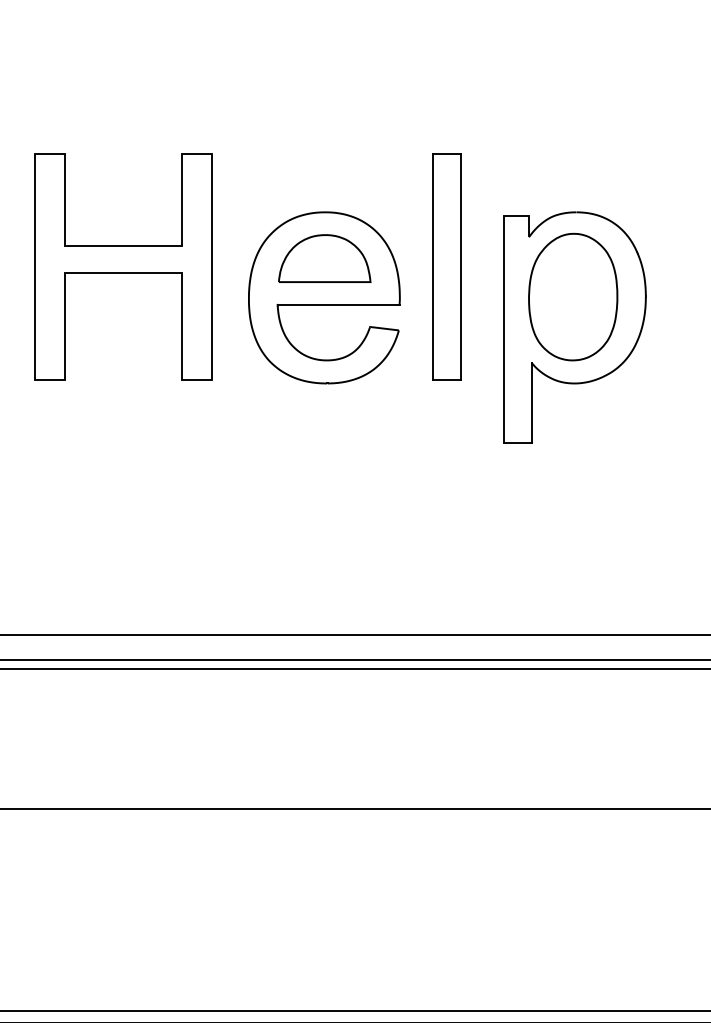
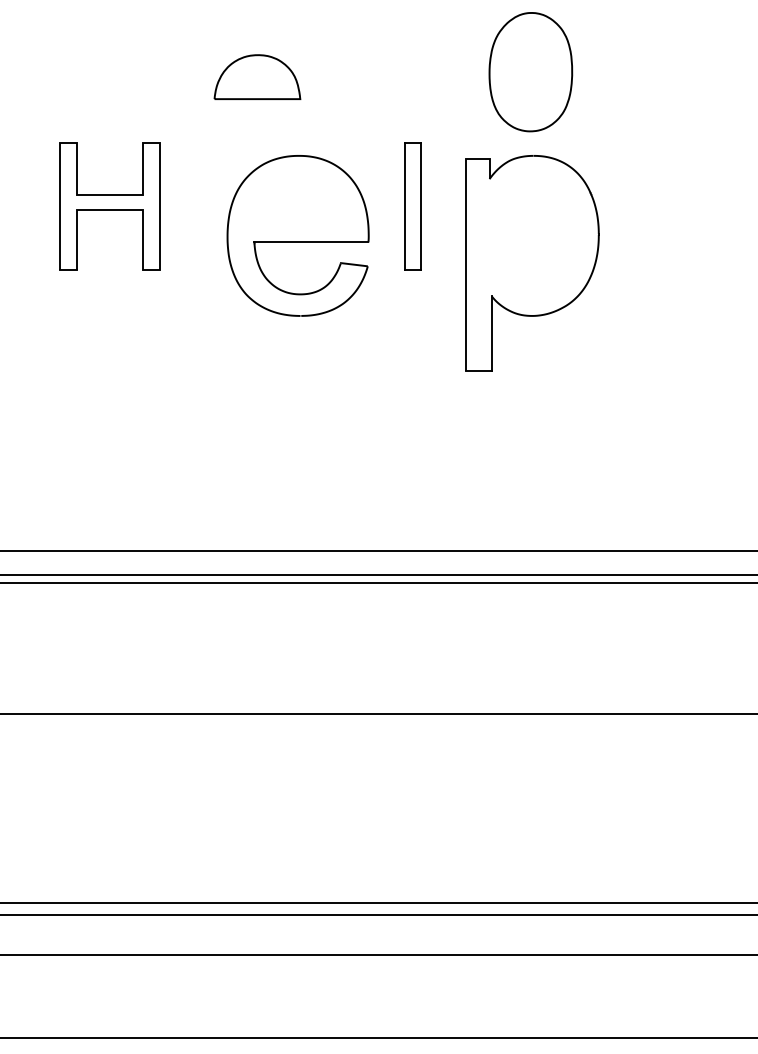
part: (324, 257) -> (257, 76), moved
part: (122, 266) -> (109, 206), size x0.6
part: (446, 266) -> (412, 206), size x0.6
part: (572, 297) -> (530, 72), moved

